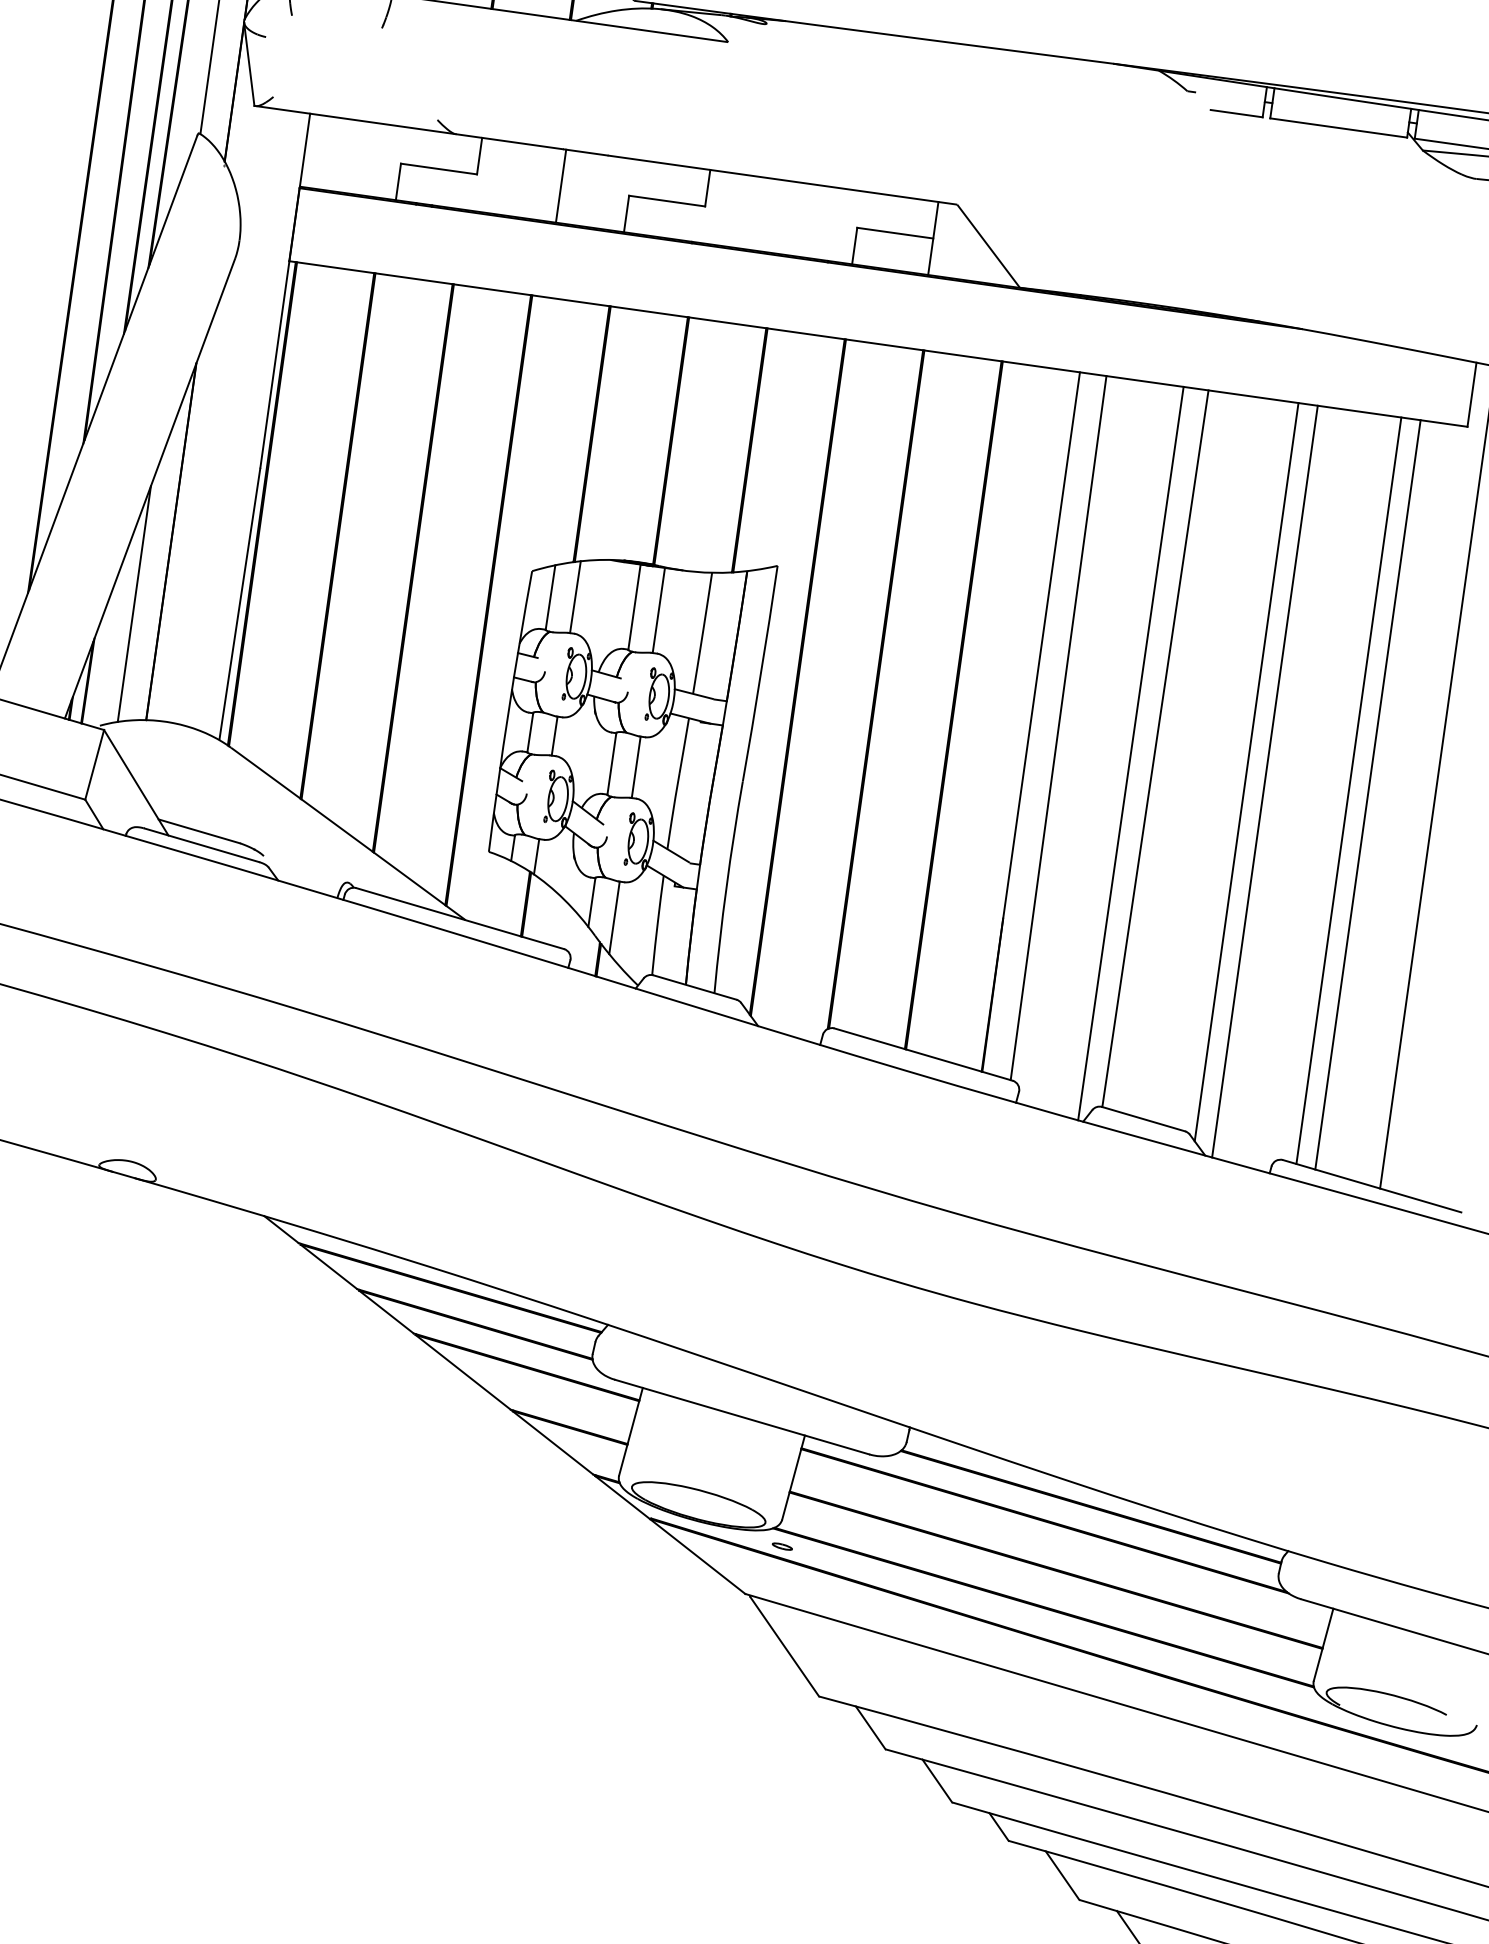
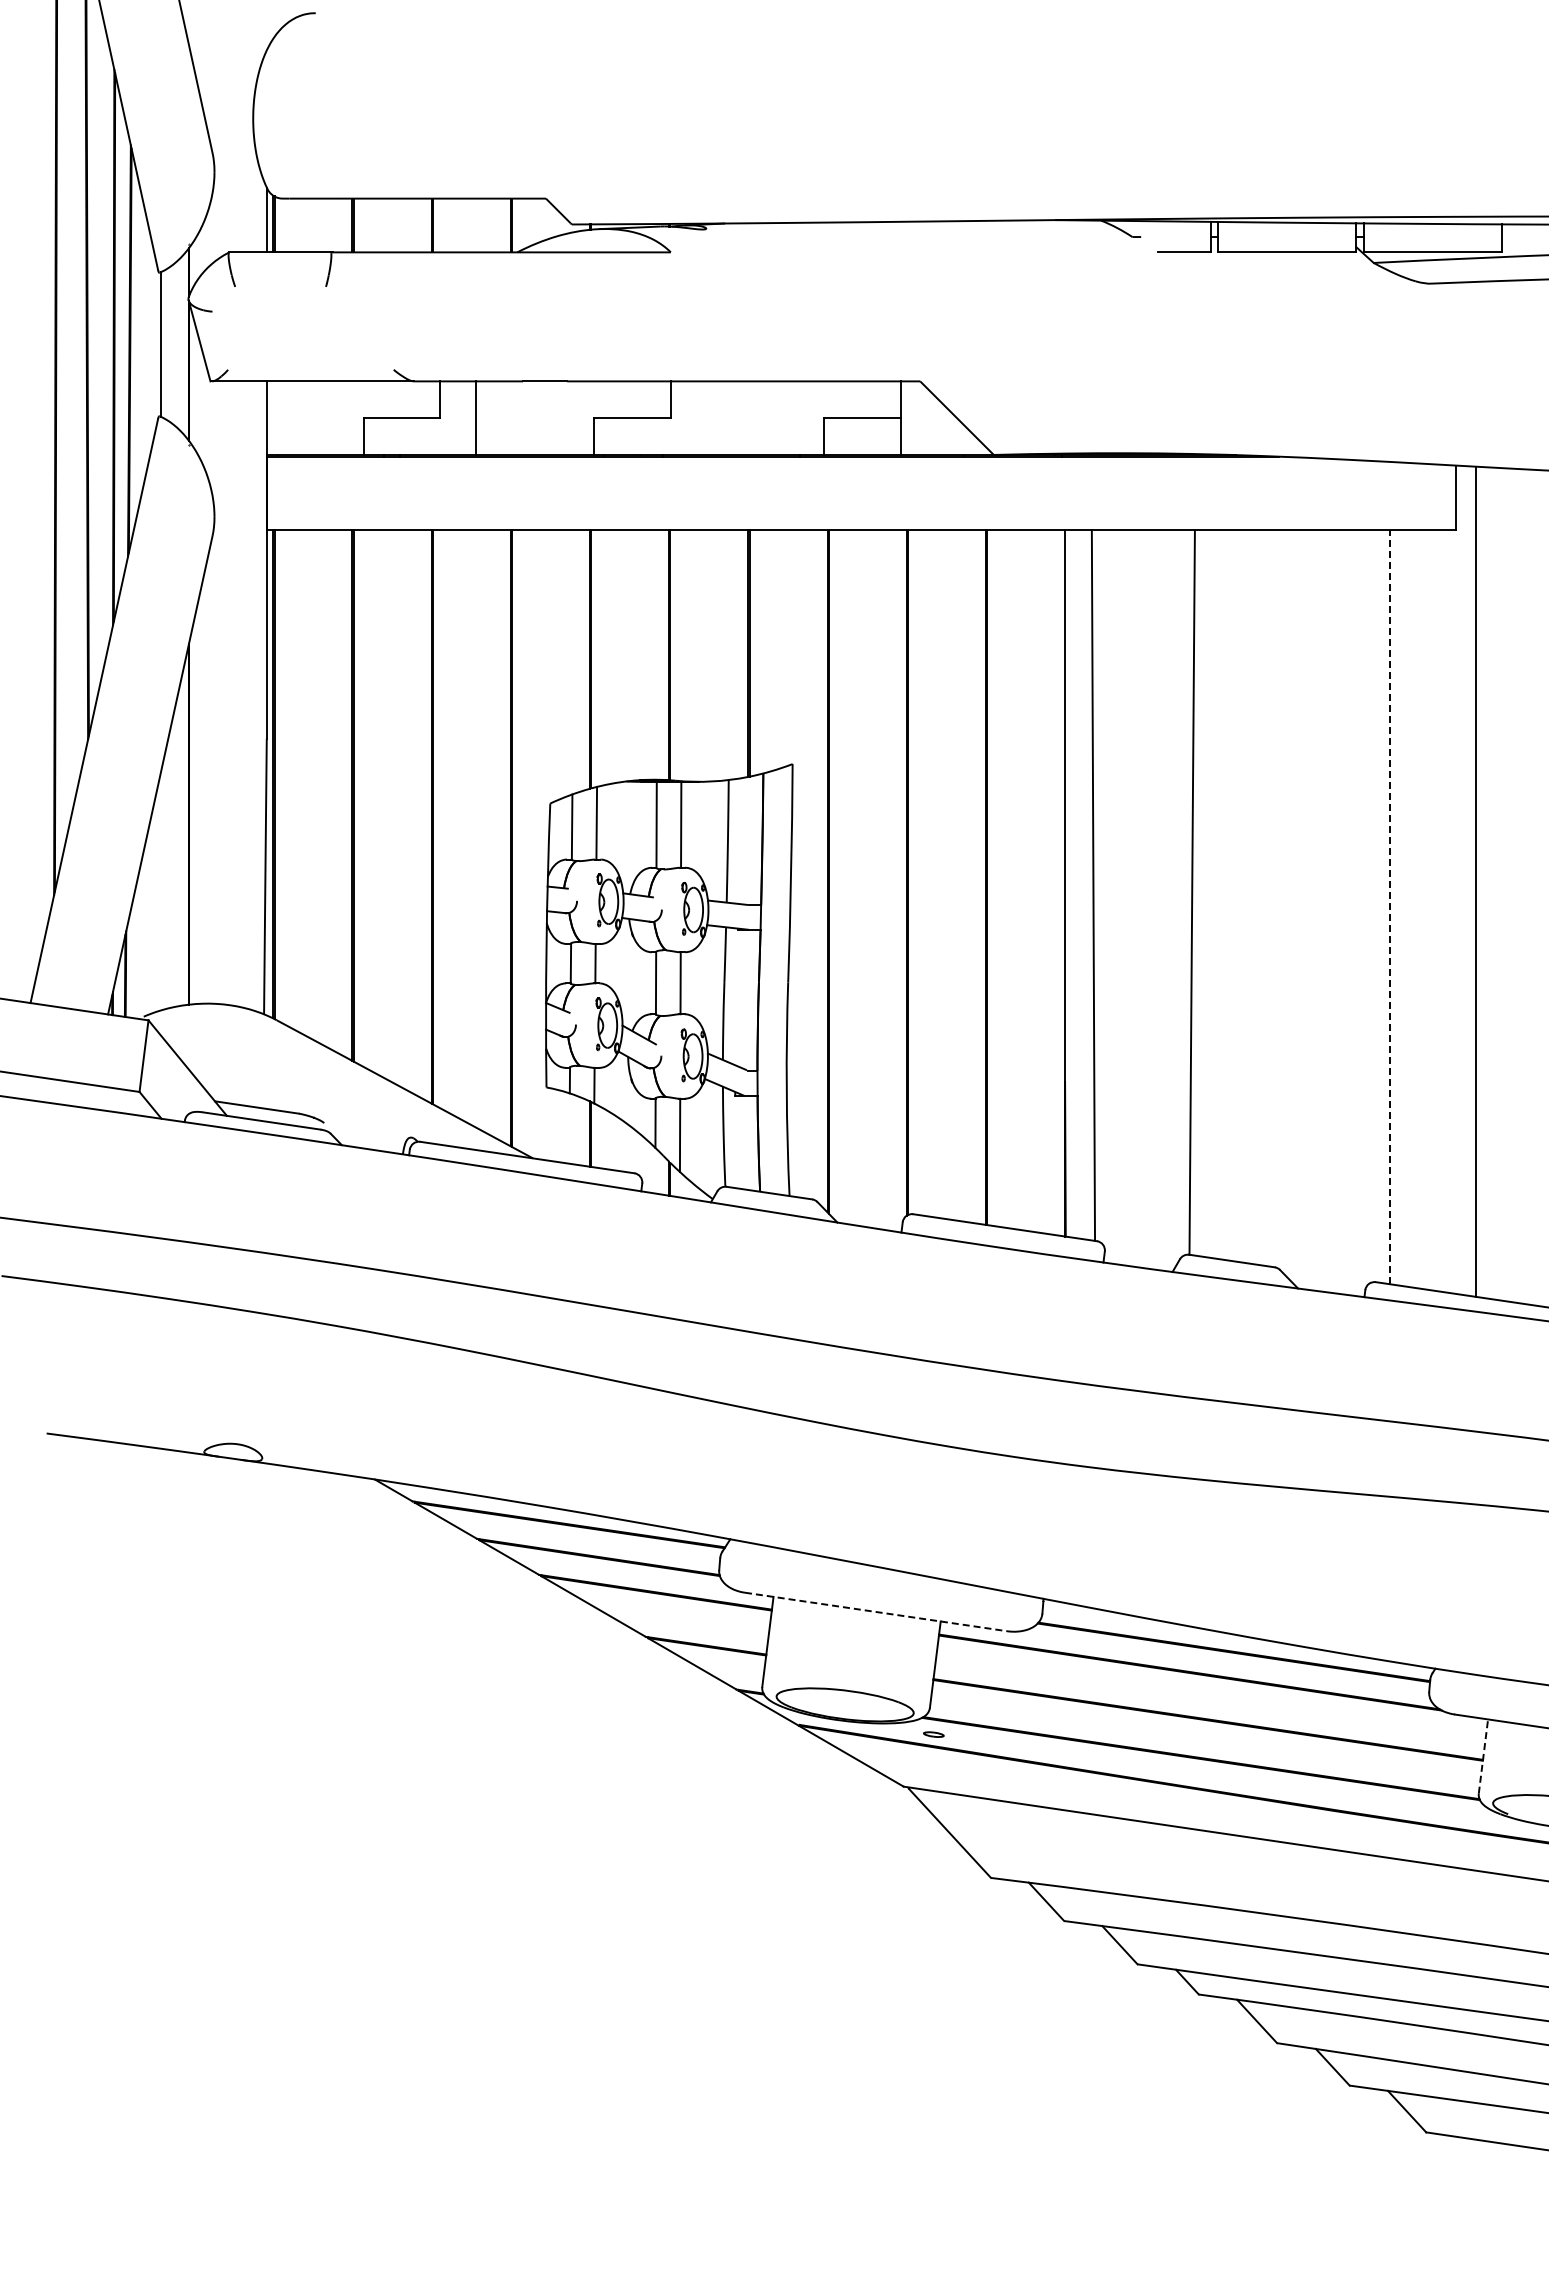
line: (561, 186) -> (476, 418), moved
line: (133, 604) -> (160, 891), removed
line: (1130, 753) -> (1168, 900), removed
line: (1246, 771) -> (1285, 902), removed
line: (1265, 781) -> (1305, 909), removed
line: (1348, 790) -> (1389, 907), solid -> dashed
line: (1368, 794) -> (1409, 908), removed
line: (742, 1417) -> (876, 1612), solid -> dashed
line: (1323, 1644) -> (1483, 1756), solid -> dashed

